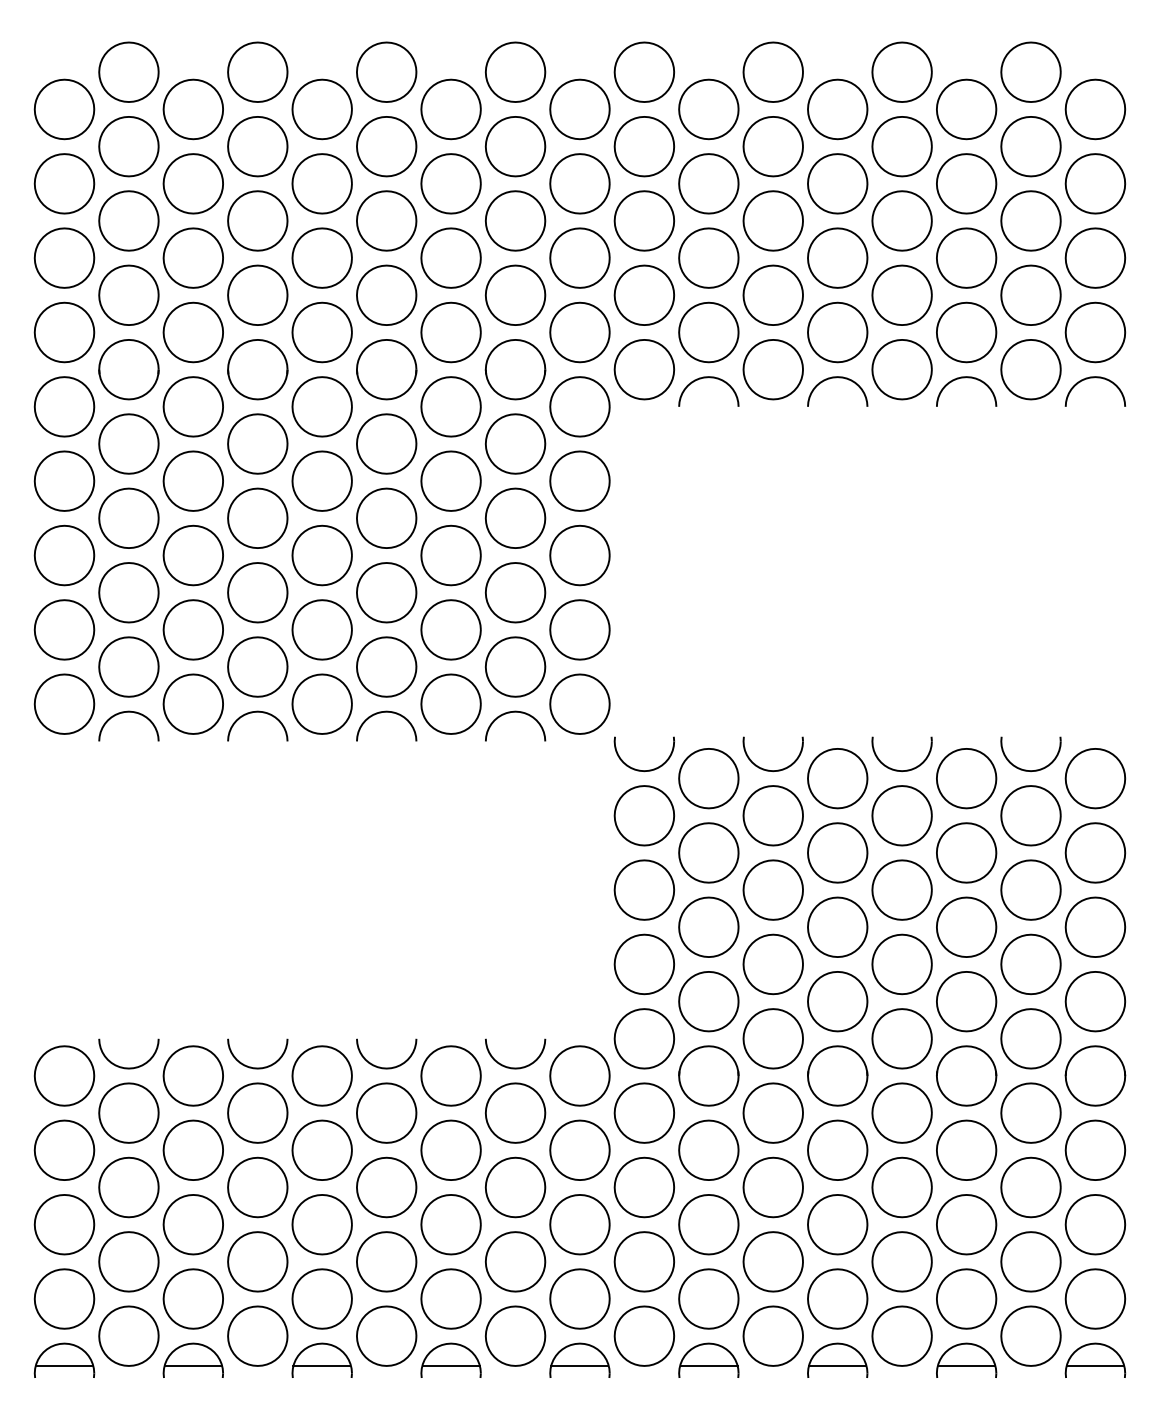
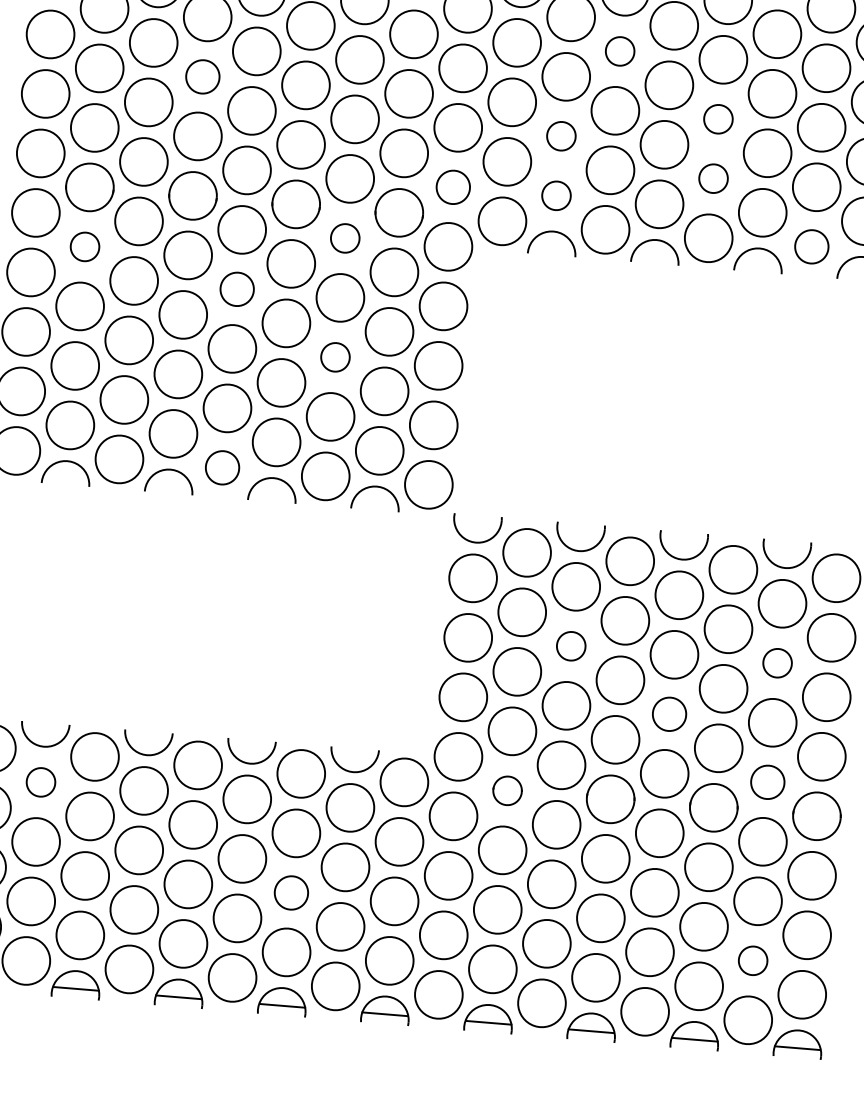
part: (772, 146) -> (619, 51), size x0.6
part: (257, 220) -> (202, 76), size x0.7
part: (901, 220) -> (718, 118), size x0.6
part: (708, 257) -> (561, 135), size x0.6
part: (901, 294) -> (713, 178), size x0.6
part: (579, 332) -> (452, 187), size x0.7
part: (708, 332) -> (556, 195), size x0.6
part: (1030, 369) -> (811, 246), size x0.7
part: (450, 406) -> (344, 238), size x0.6
part: (128, 443) -> (84, 246), size x0.6
part: (321, 480) -> (236, 288), size x0.7
part: (450, 555) -> (335, 357), size x0.6
part: (321, 703) -> (222, 467), size x0.7
part: (772, 889) -> (570, 645), size x0.6
part: (1030, 889) -> (777, 662), size x0.6
part: (901, 964) -> (669, 714), size x0.7
part: (1030, 1038) -> (767, 782), size x0.7
part: (708, 1075) -> (507, 790), size x0.6
part: (128, 1112) -> (40, 781), size x0.6
part: (450, 1224) -> (291, 892), size x0.7
part: (1030, 1261) -> (752, 960), size x0.6

